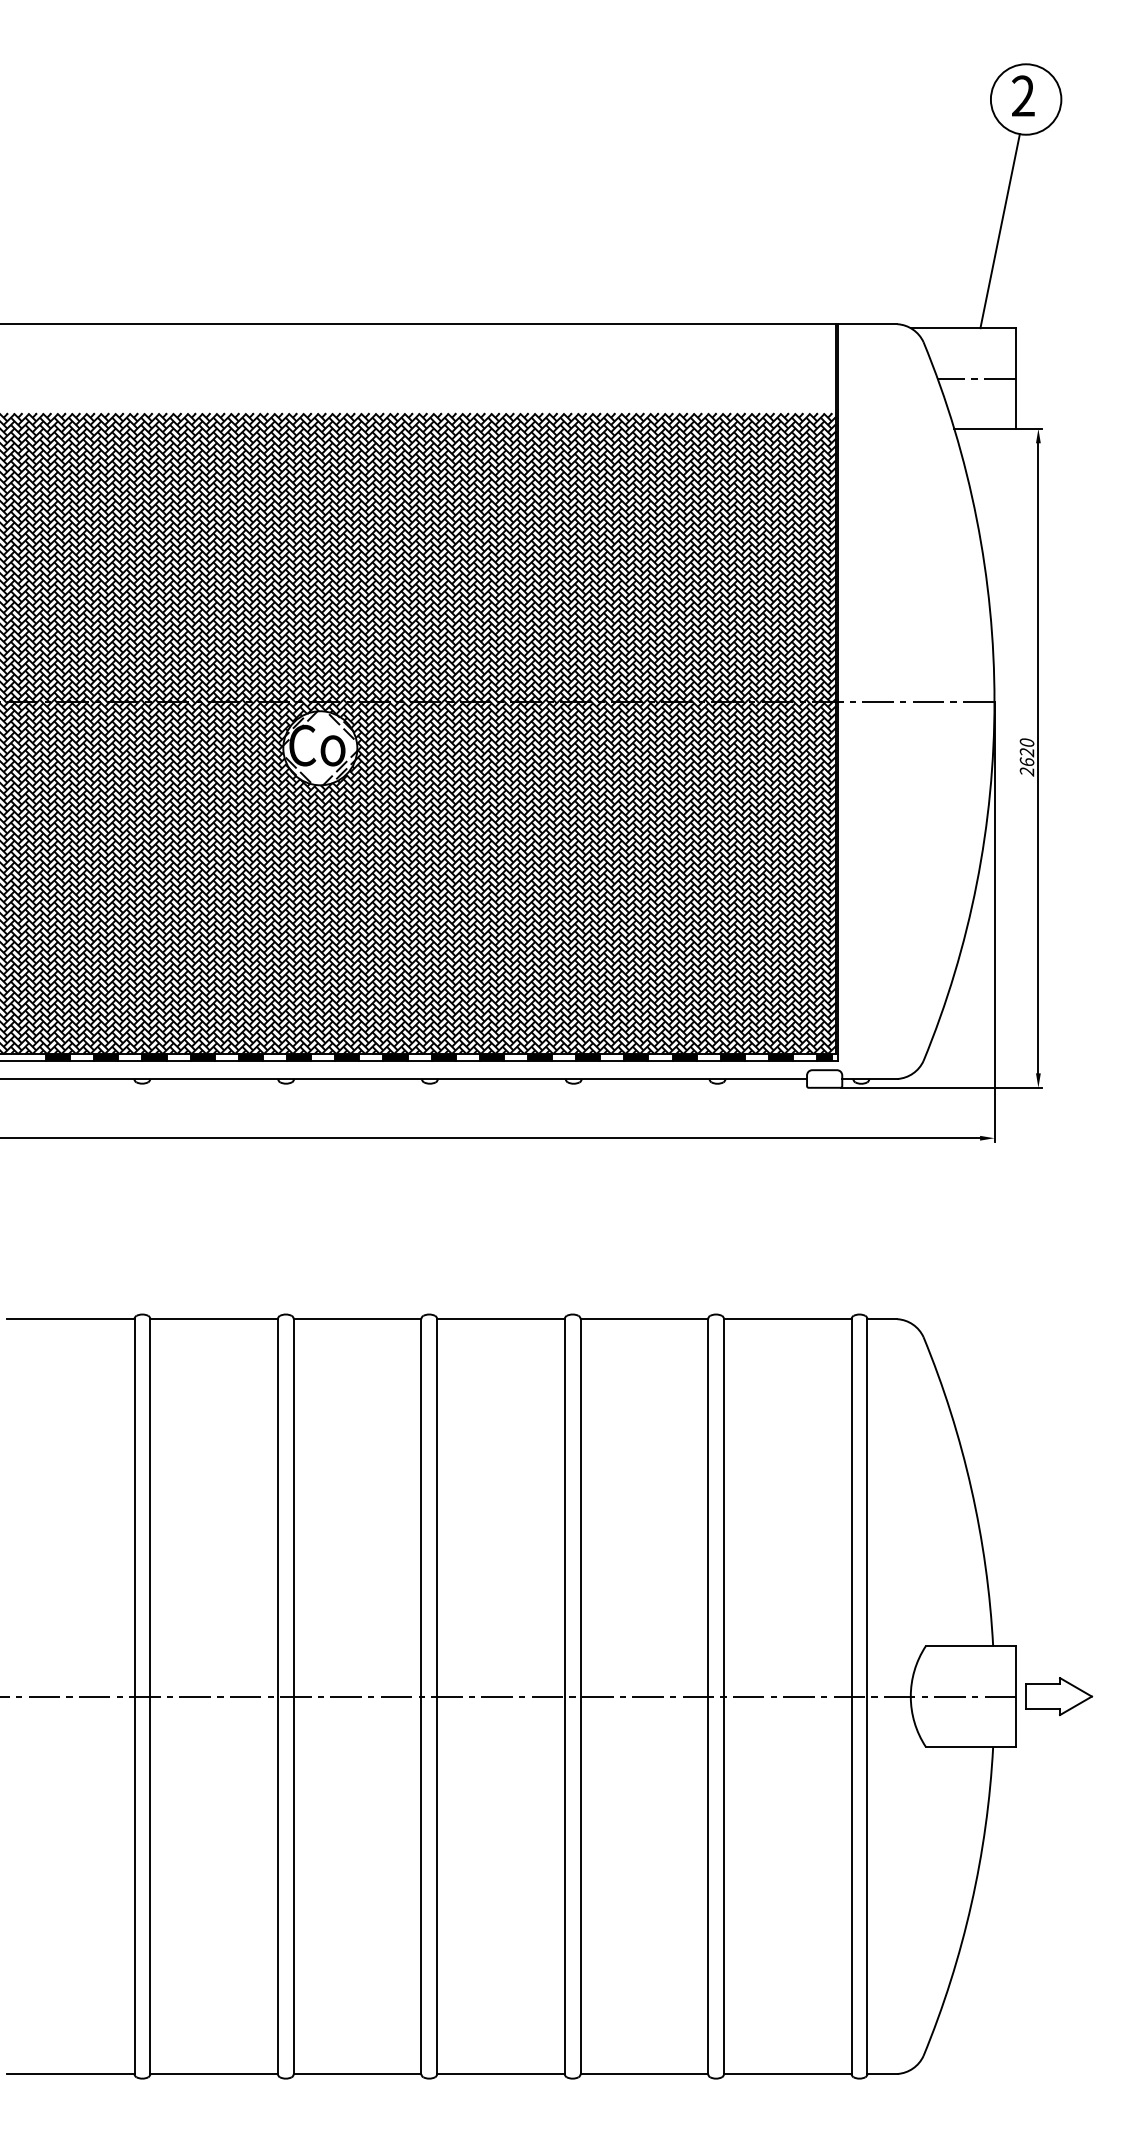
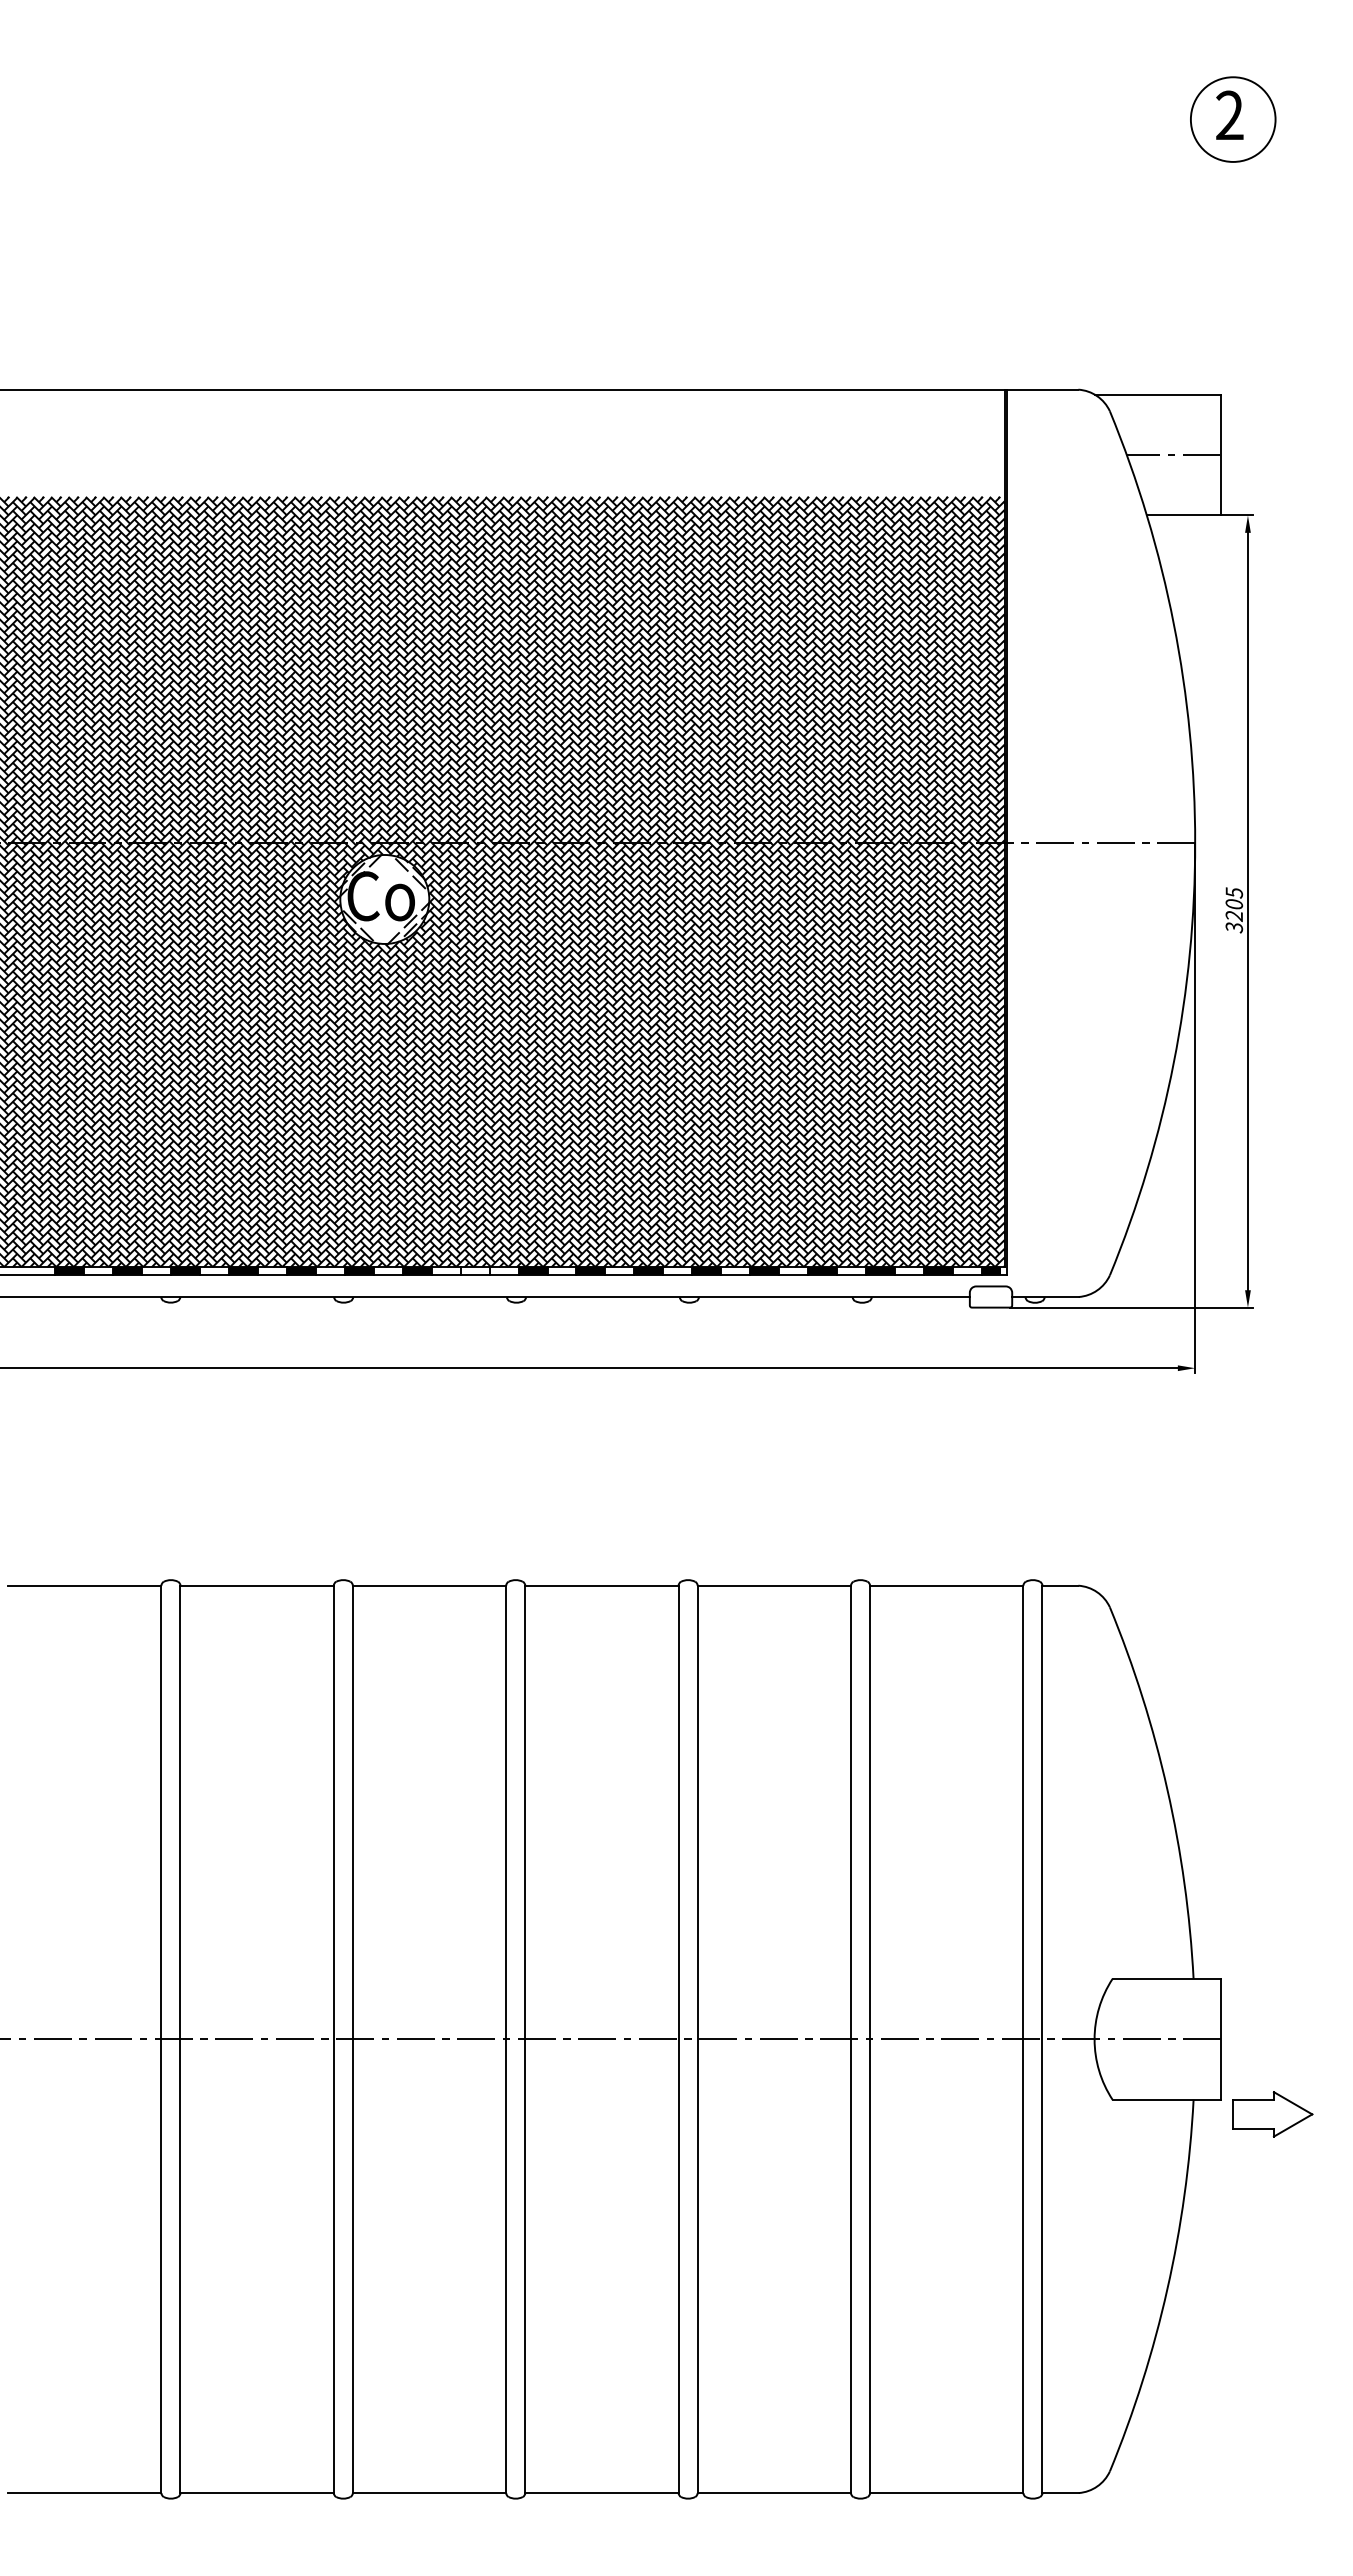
line: (999, 230) -> (1201, 277), removed
text: (1027, 757) -> (1234, 910), 2620 -> 3205
fill: (394, 1056) -> (474, 1270), removed
part: (1058, 1696) -> (1272, 2114), moved

